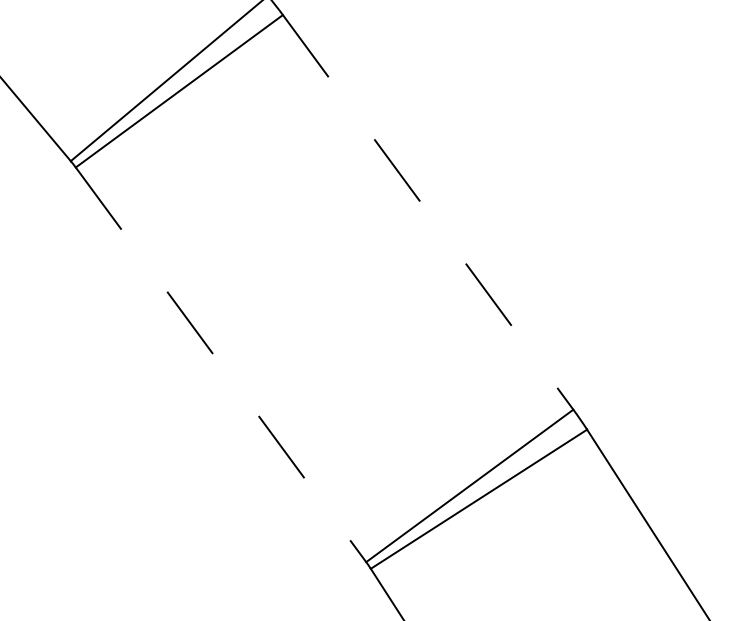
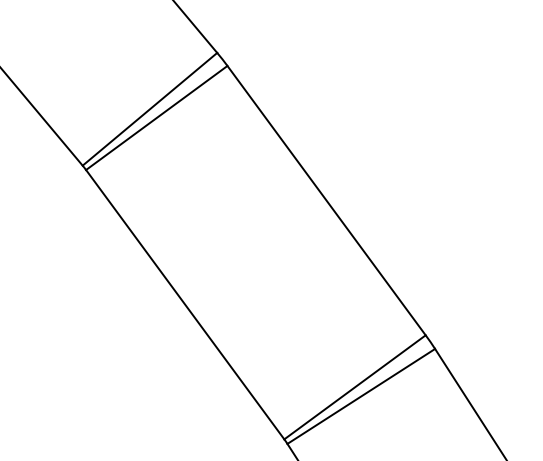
line: (428, 213) -> (326, 201), dashed -> solid
line: (221, 366) -> (185, 305), dashed -> solid

